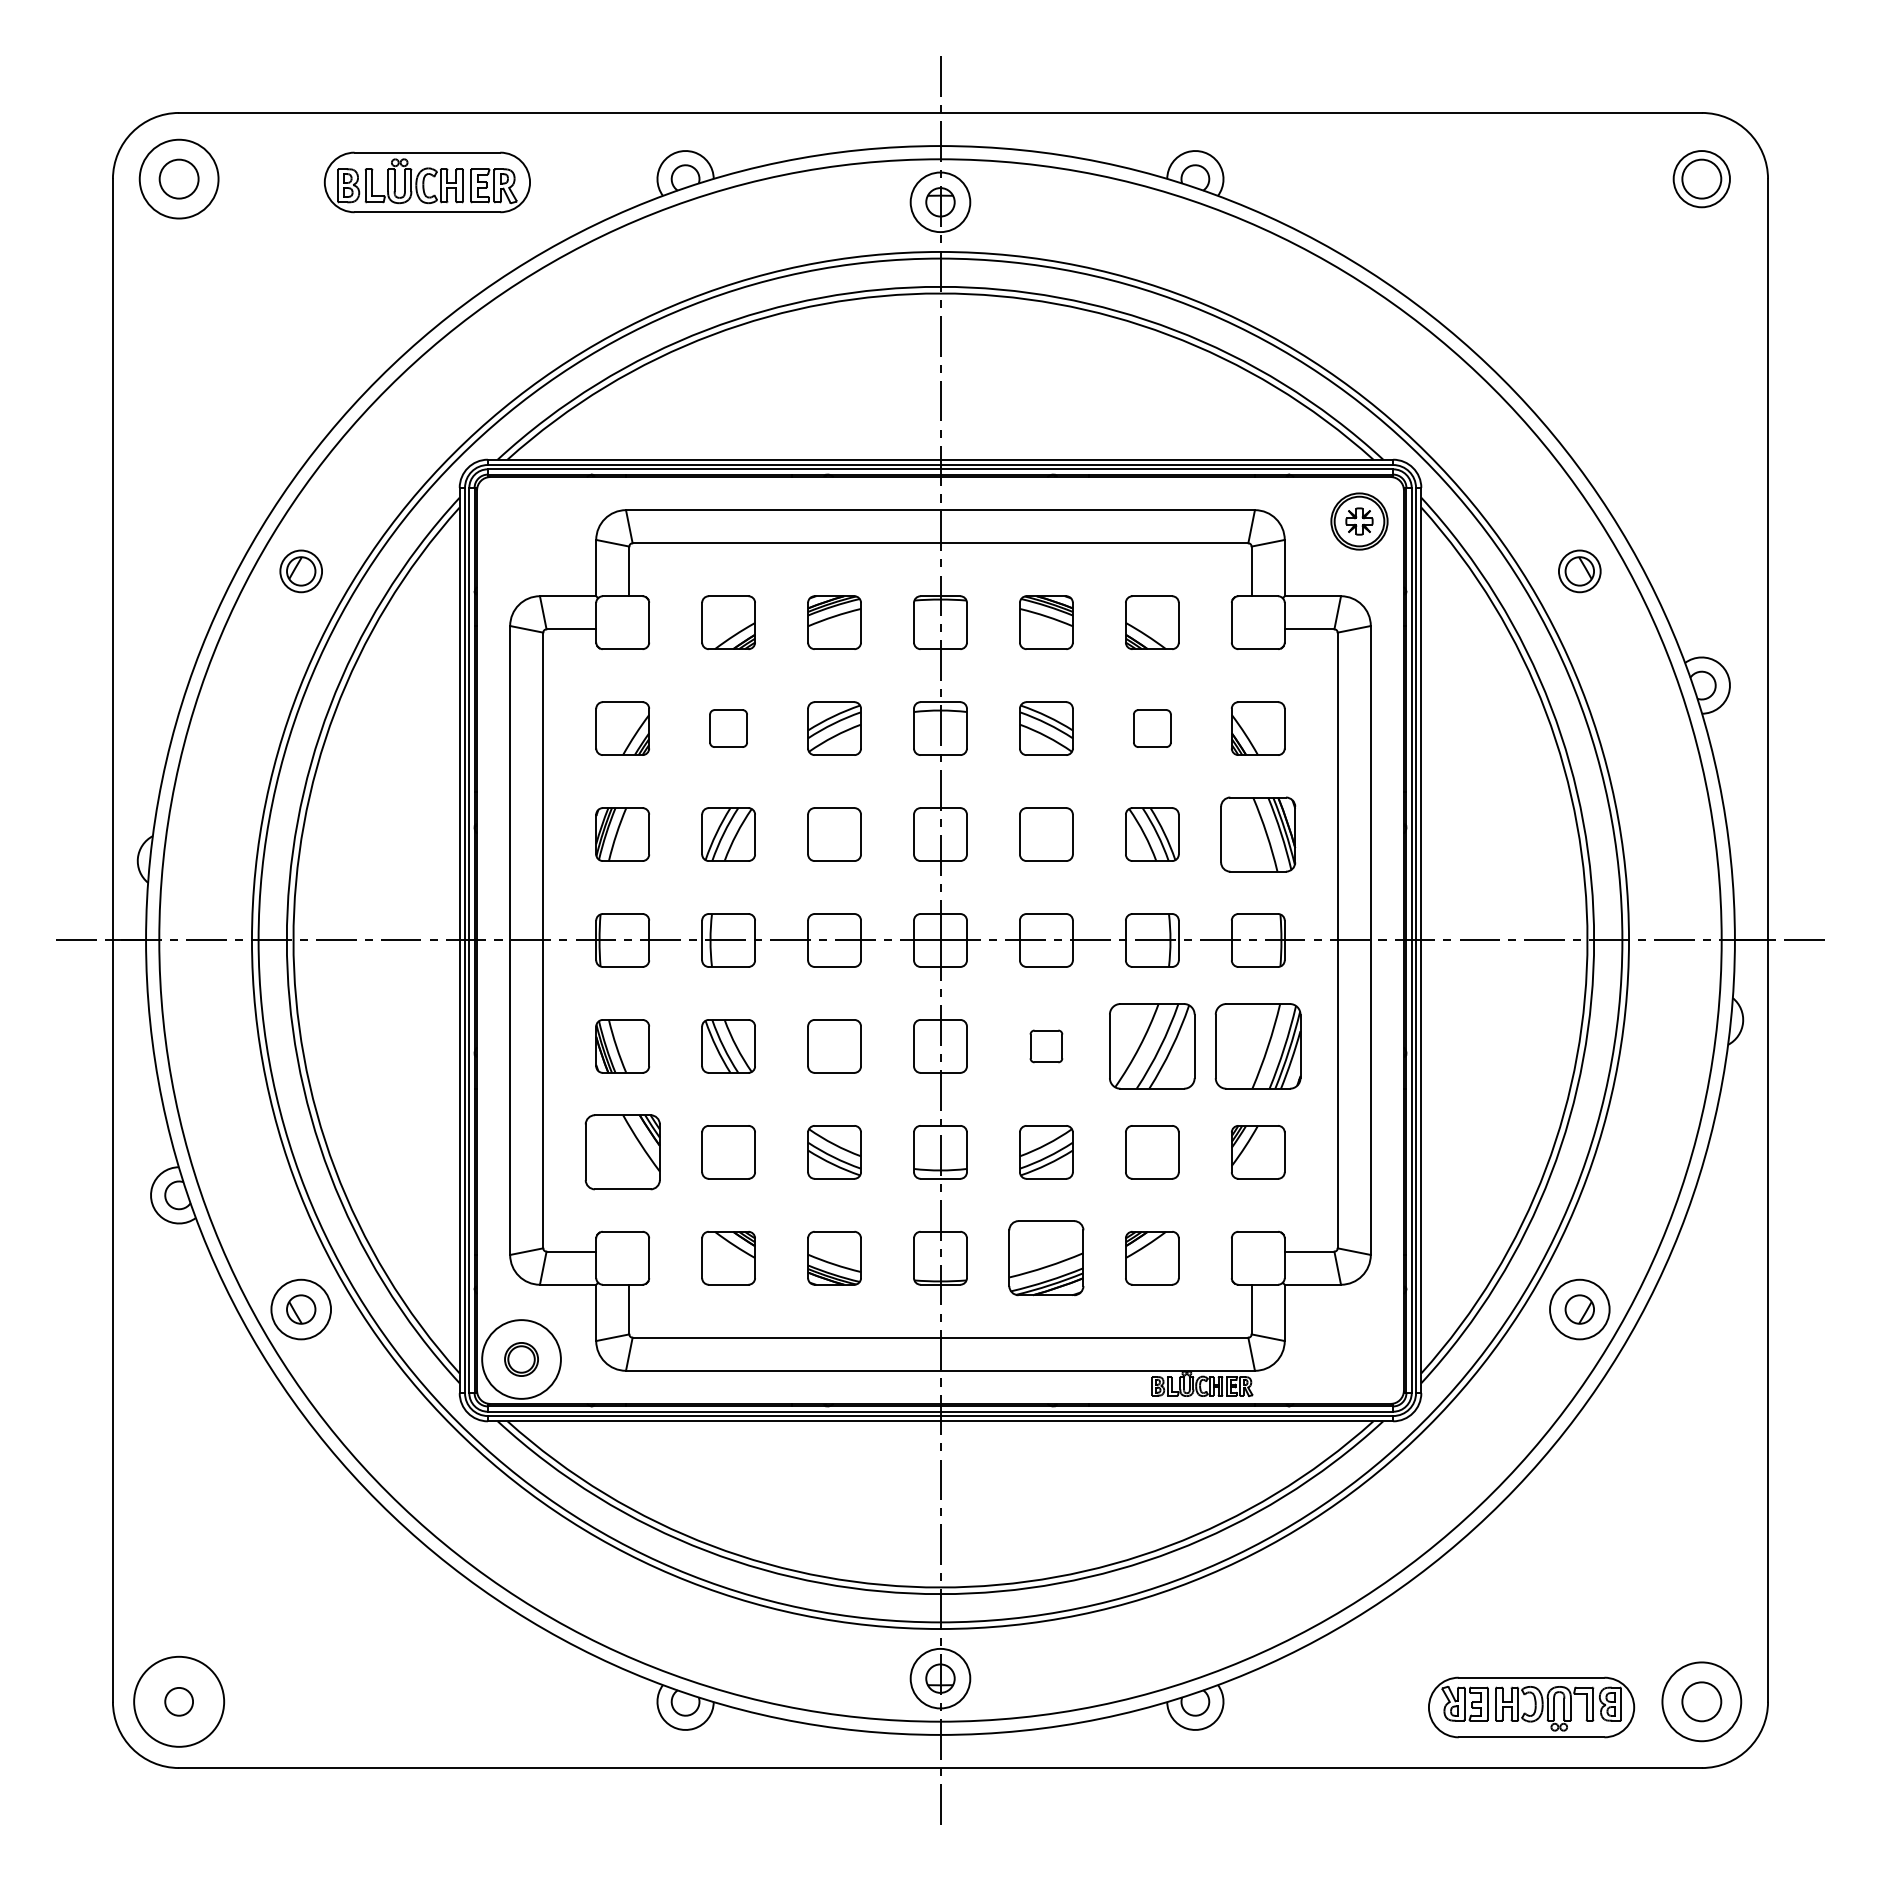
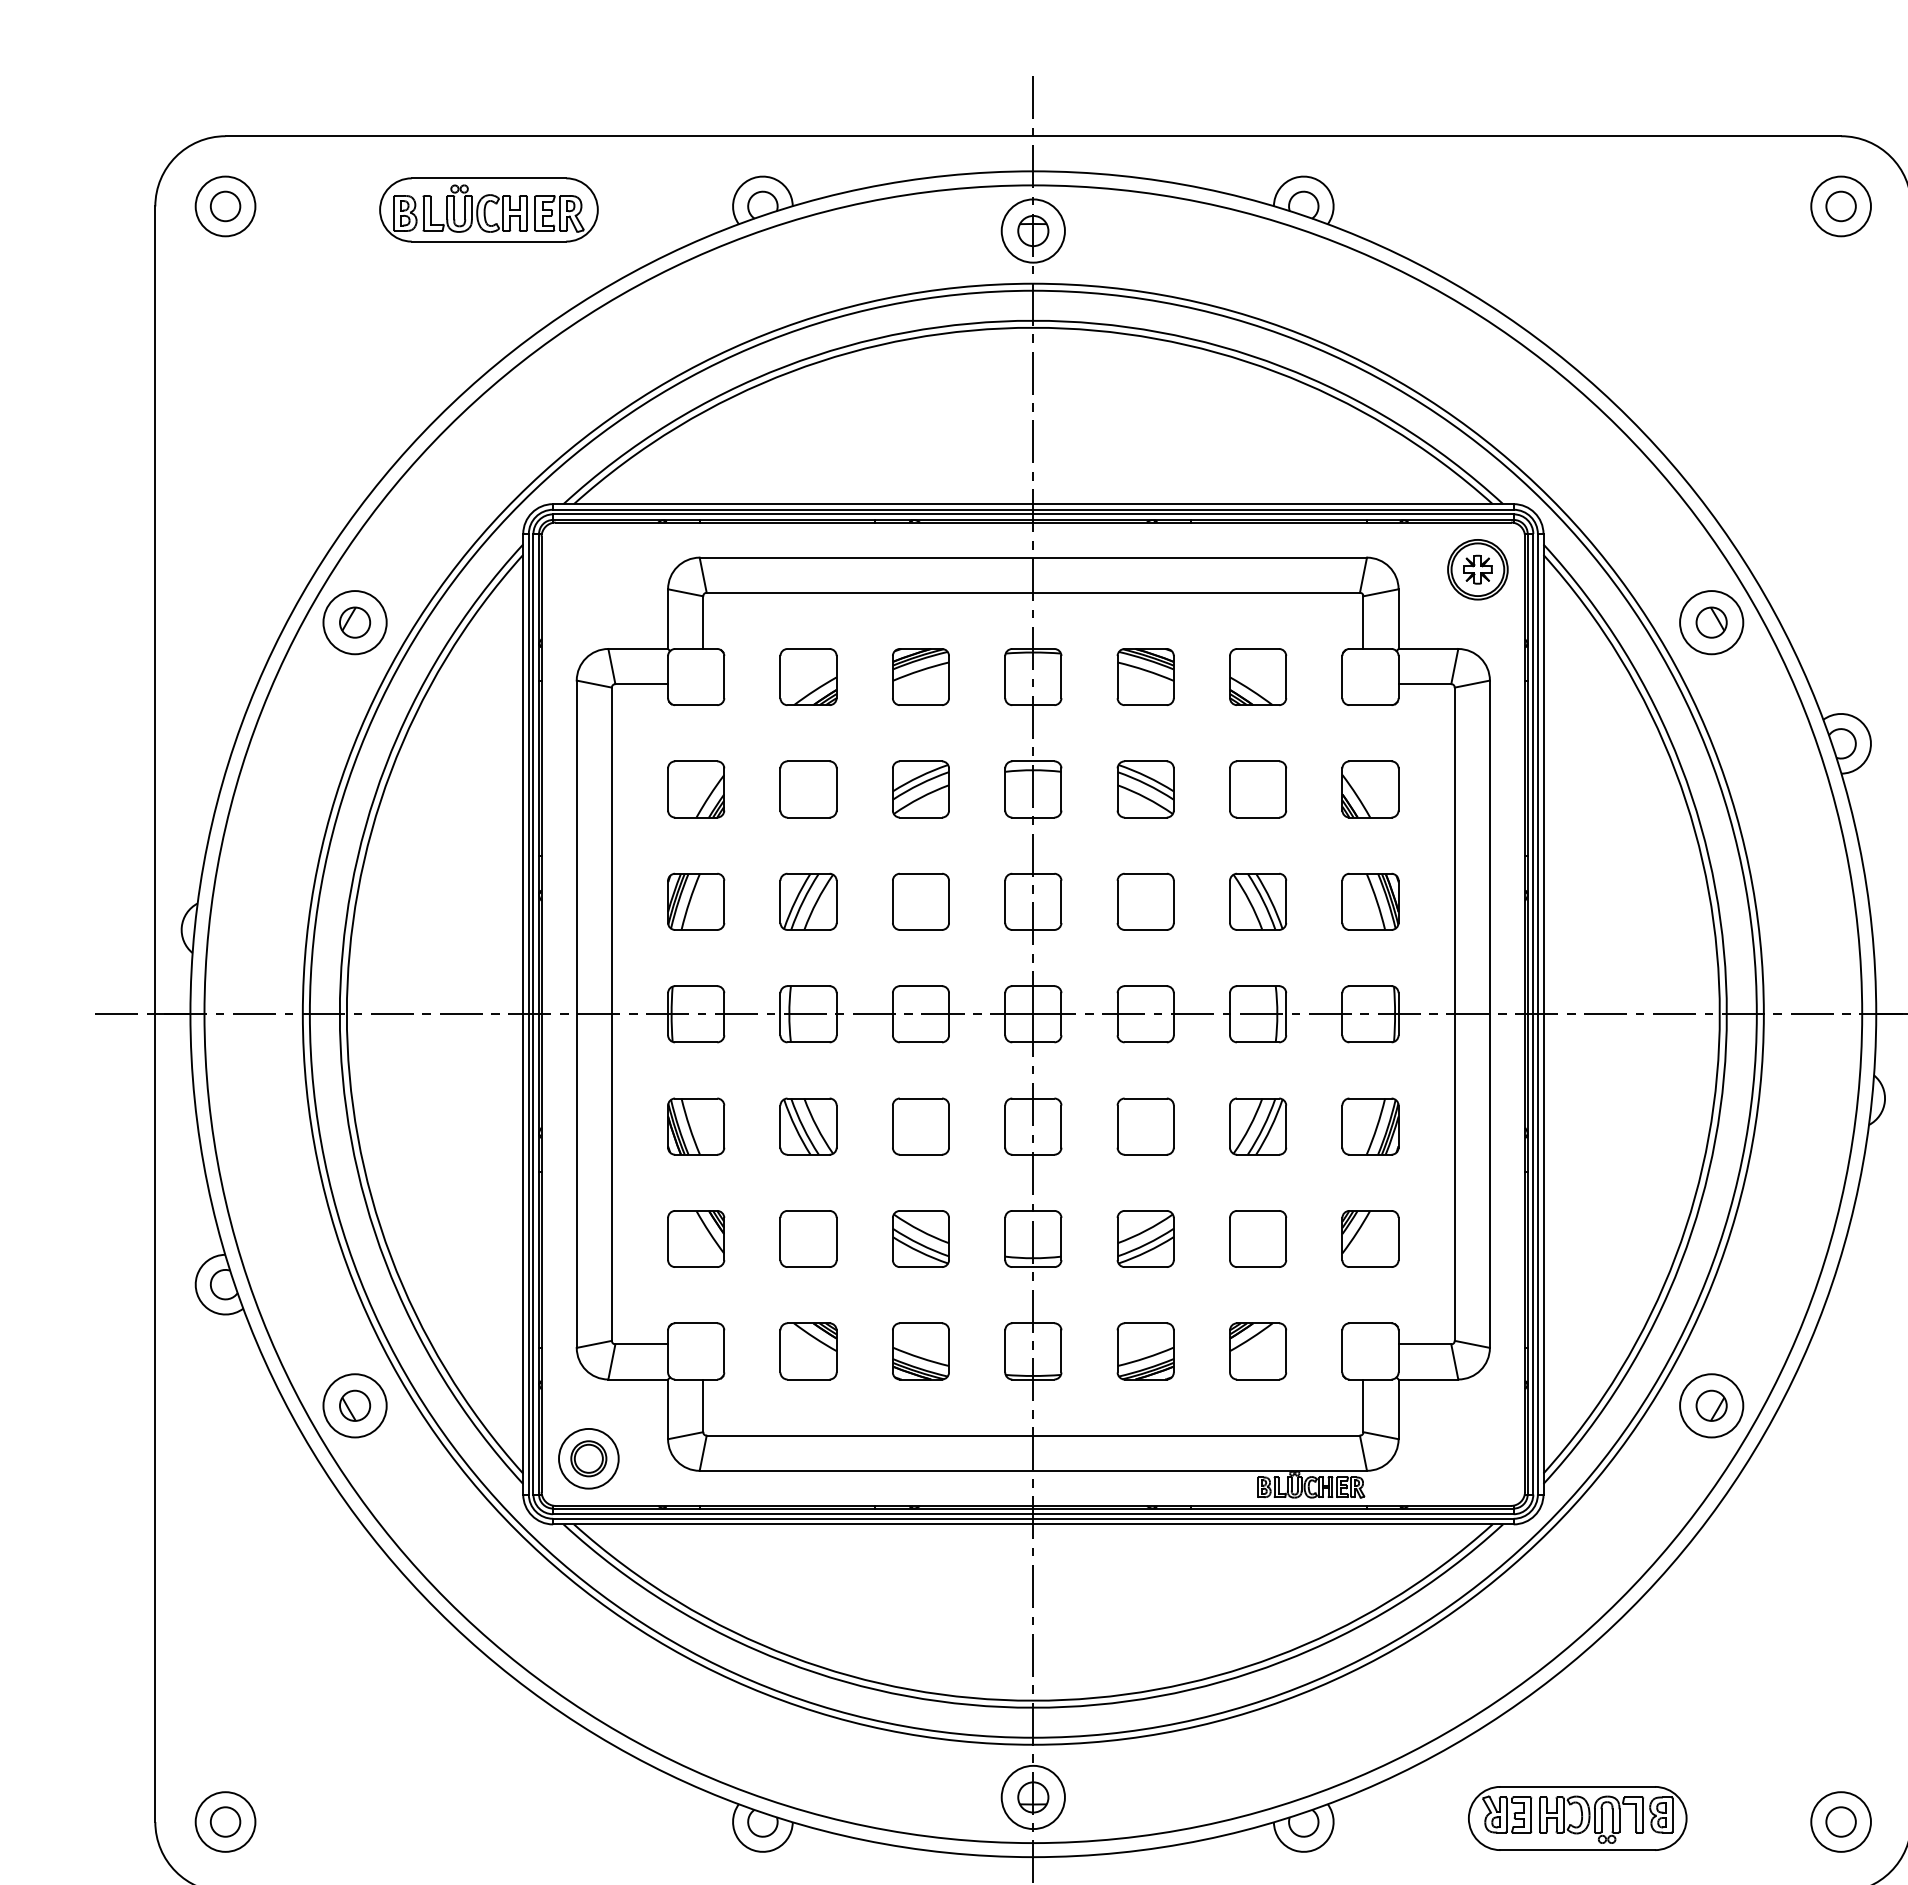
circle: (179, 179) -> (225, 206), size x0.71
circle: (179, 179) -> (225, 206), size x0.71
circle: (1701, 179) -> (1840, 206), size x0.71
circle: (301, 571) -> (355, 622), size x1.43
circle: (1579, 571) -> (1711, 622), size x1.43
part: (728, 728) -> (808, 789), size x1.43
part: (1152, 728) -> (1258, 789), size x1.43
part: (1258, 834) -> (1370, 901), size x0.71
part: (1046, 1046) -> (1145, 1126), size x1.67
part: (1152, 1046) -> (1258, 1126), size x0.62
part: (1258, 1046) -> (1370, 1126), size x0.62
part: (622, 1152) -> (695, 1239), size x0.71
part: (1046, 1258) -> (1145, 1351), size x0.71
circle: (521, 1359) -> (588, 1458), size x0.71
circle: (179, 1701) -> (225, 1821), size x0.62
circle: (1701, 1701) -> (1840, 1821), size x0.71
circle: (1701, 1701) -> (1840, 1821), size x0.71
part: (1531, 1707) -> (1577, 1818), moved

